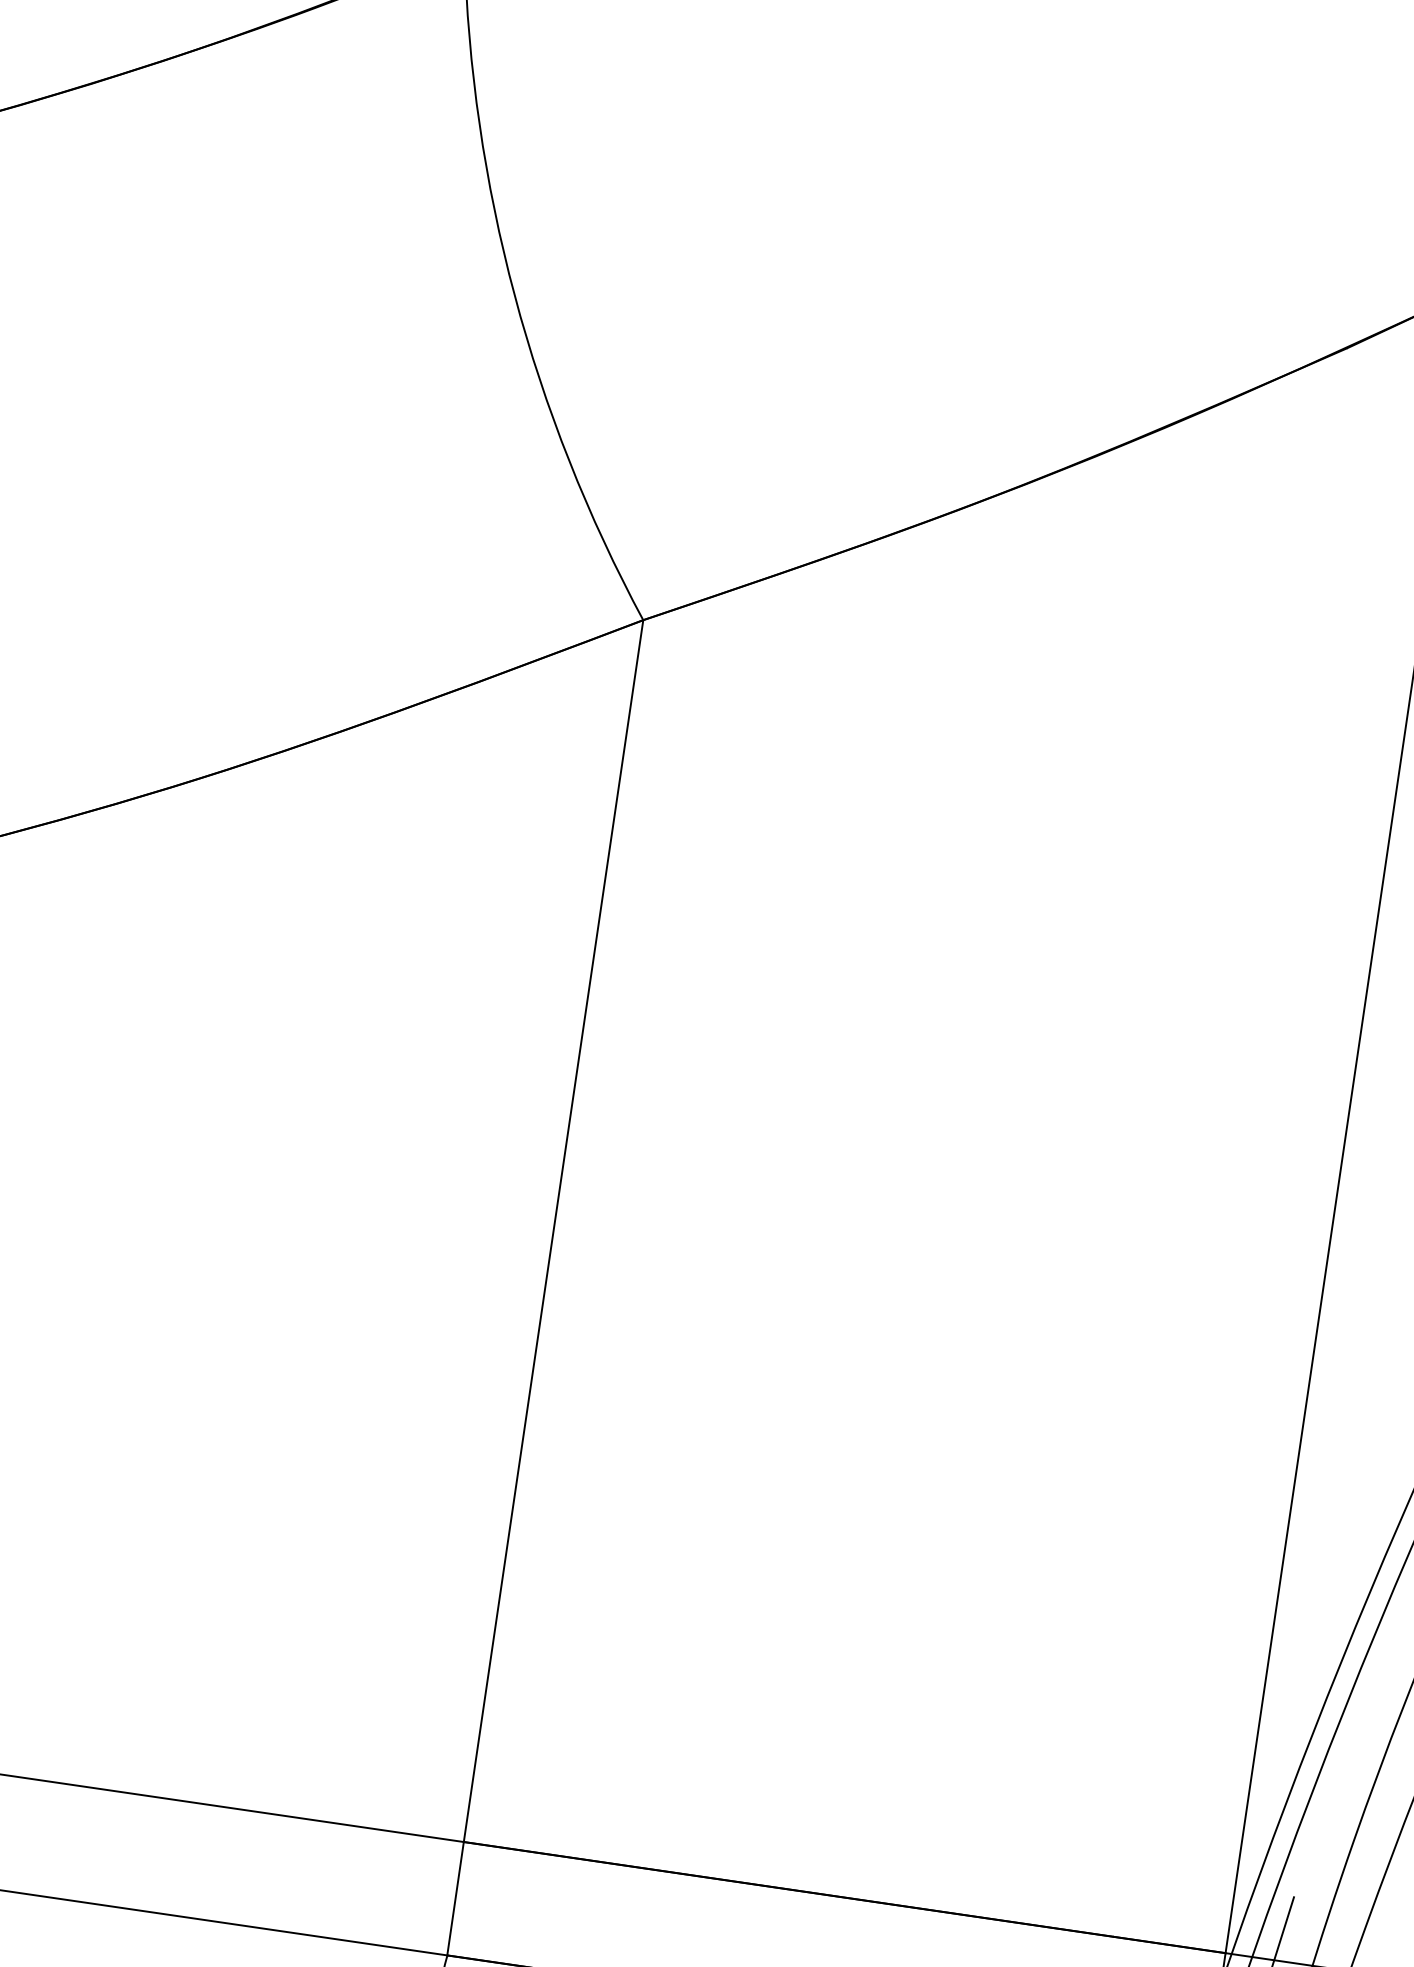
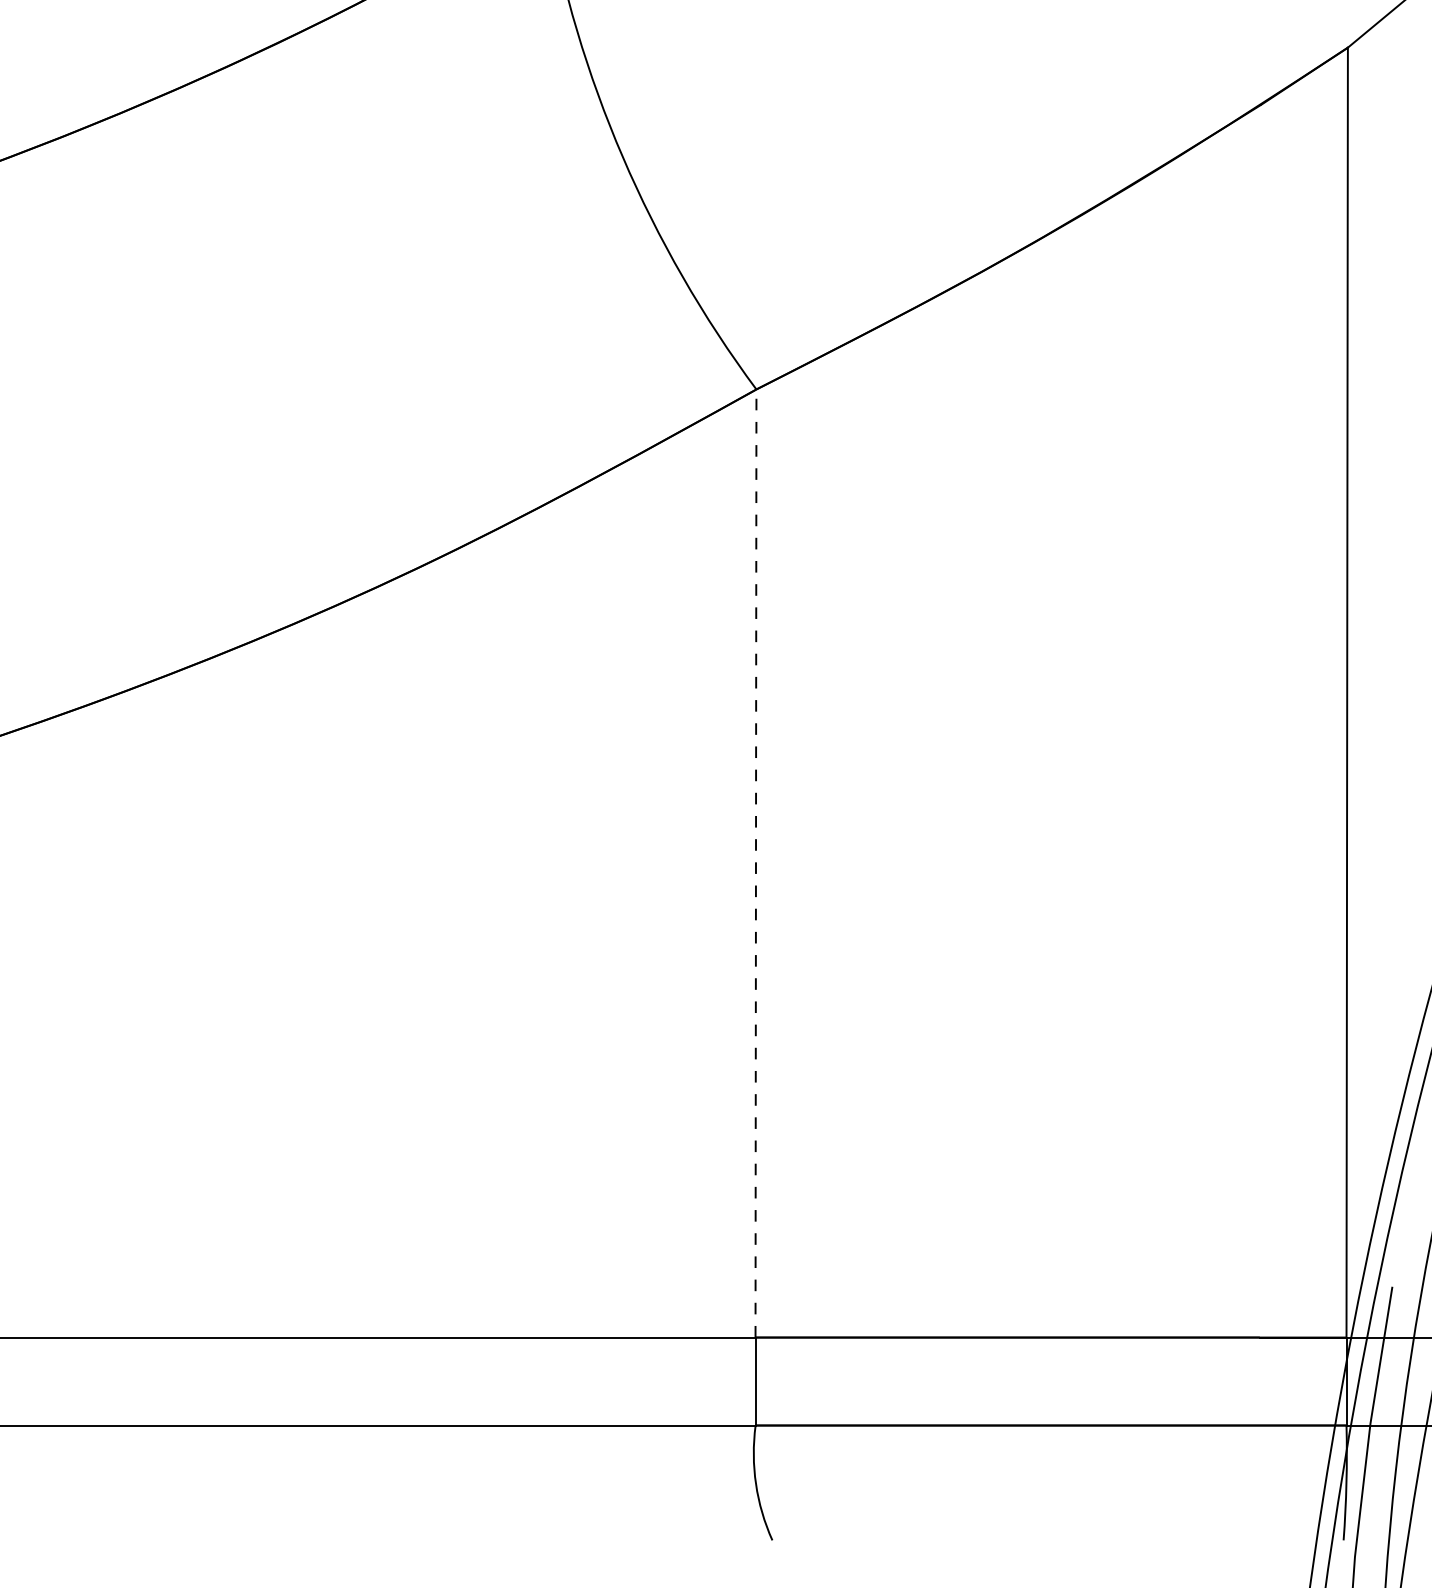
line: (552, 1230) -> (755, 863), solid -> dashed

